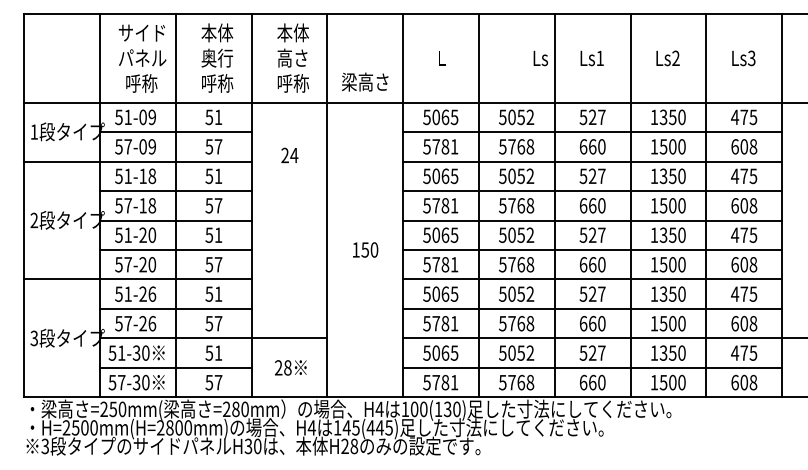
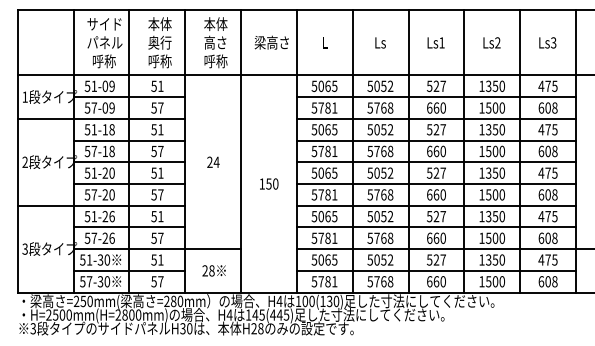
text: (540, 58) -> (380, 42), moved
text: (365, 81) -> (272, 42), moved
text: (289, 155) -> (213, 162), moved

